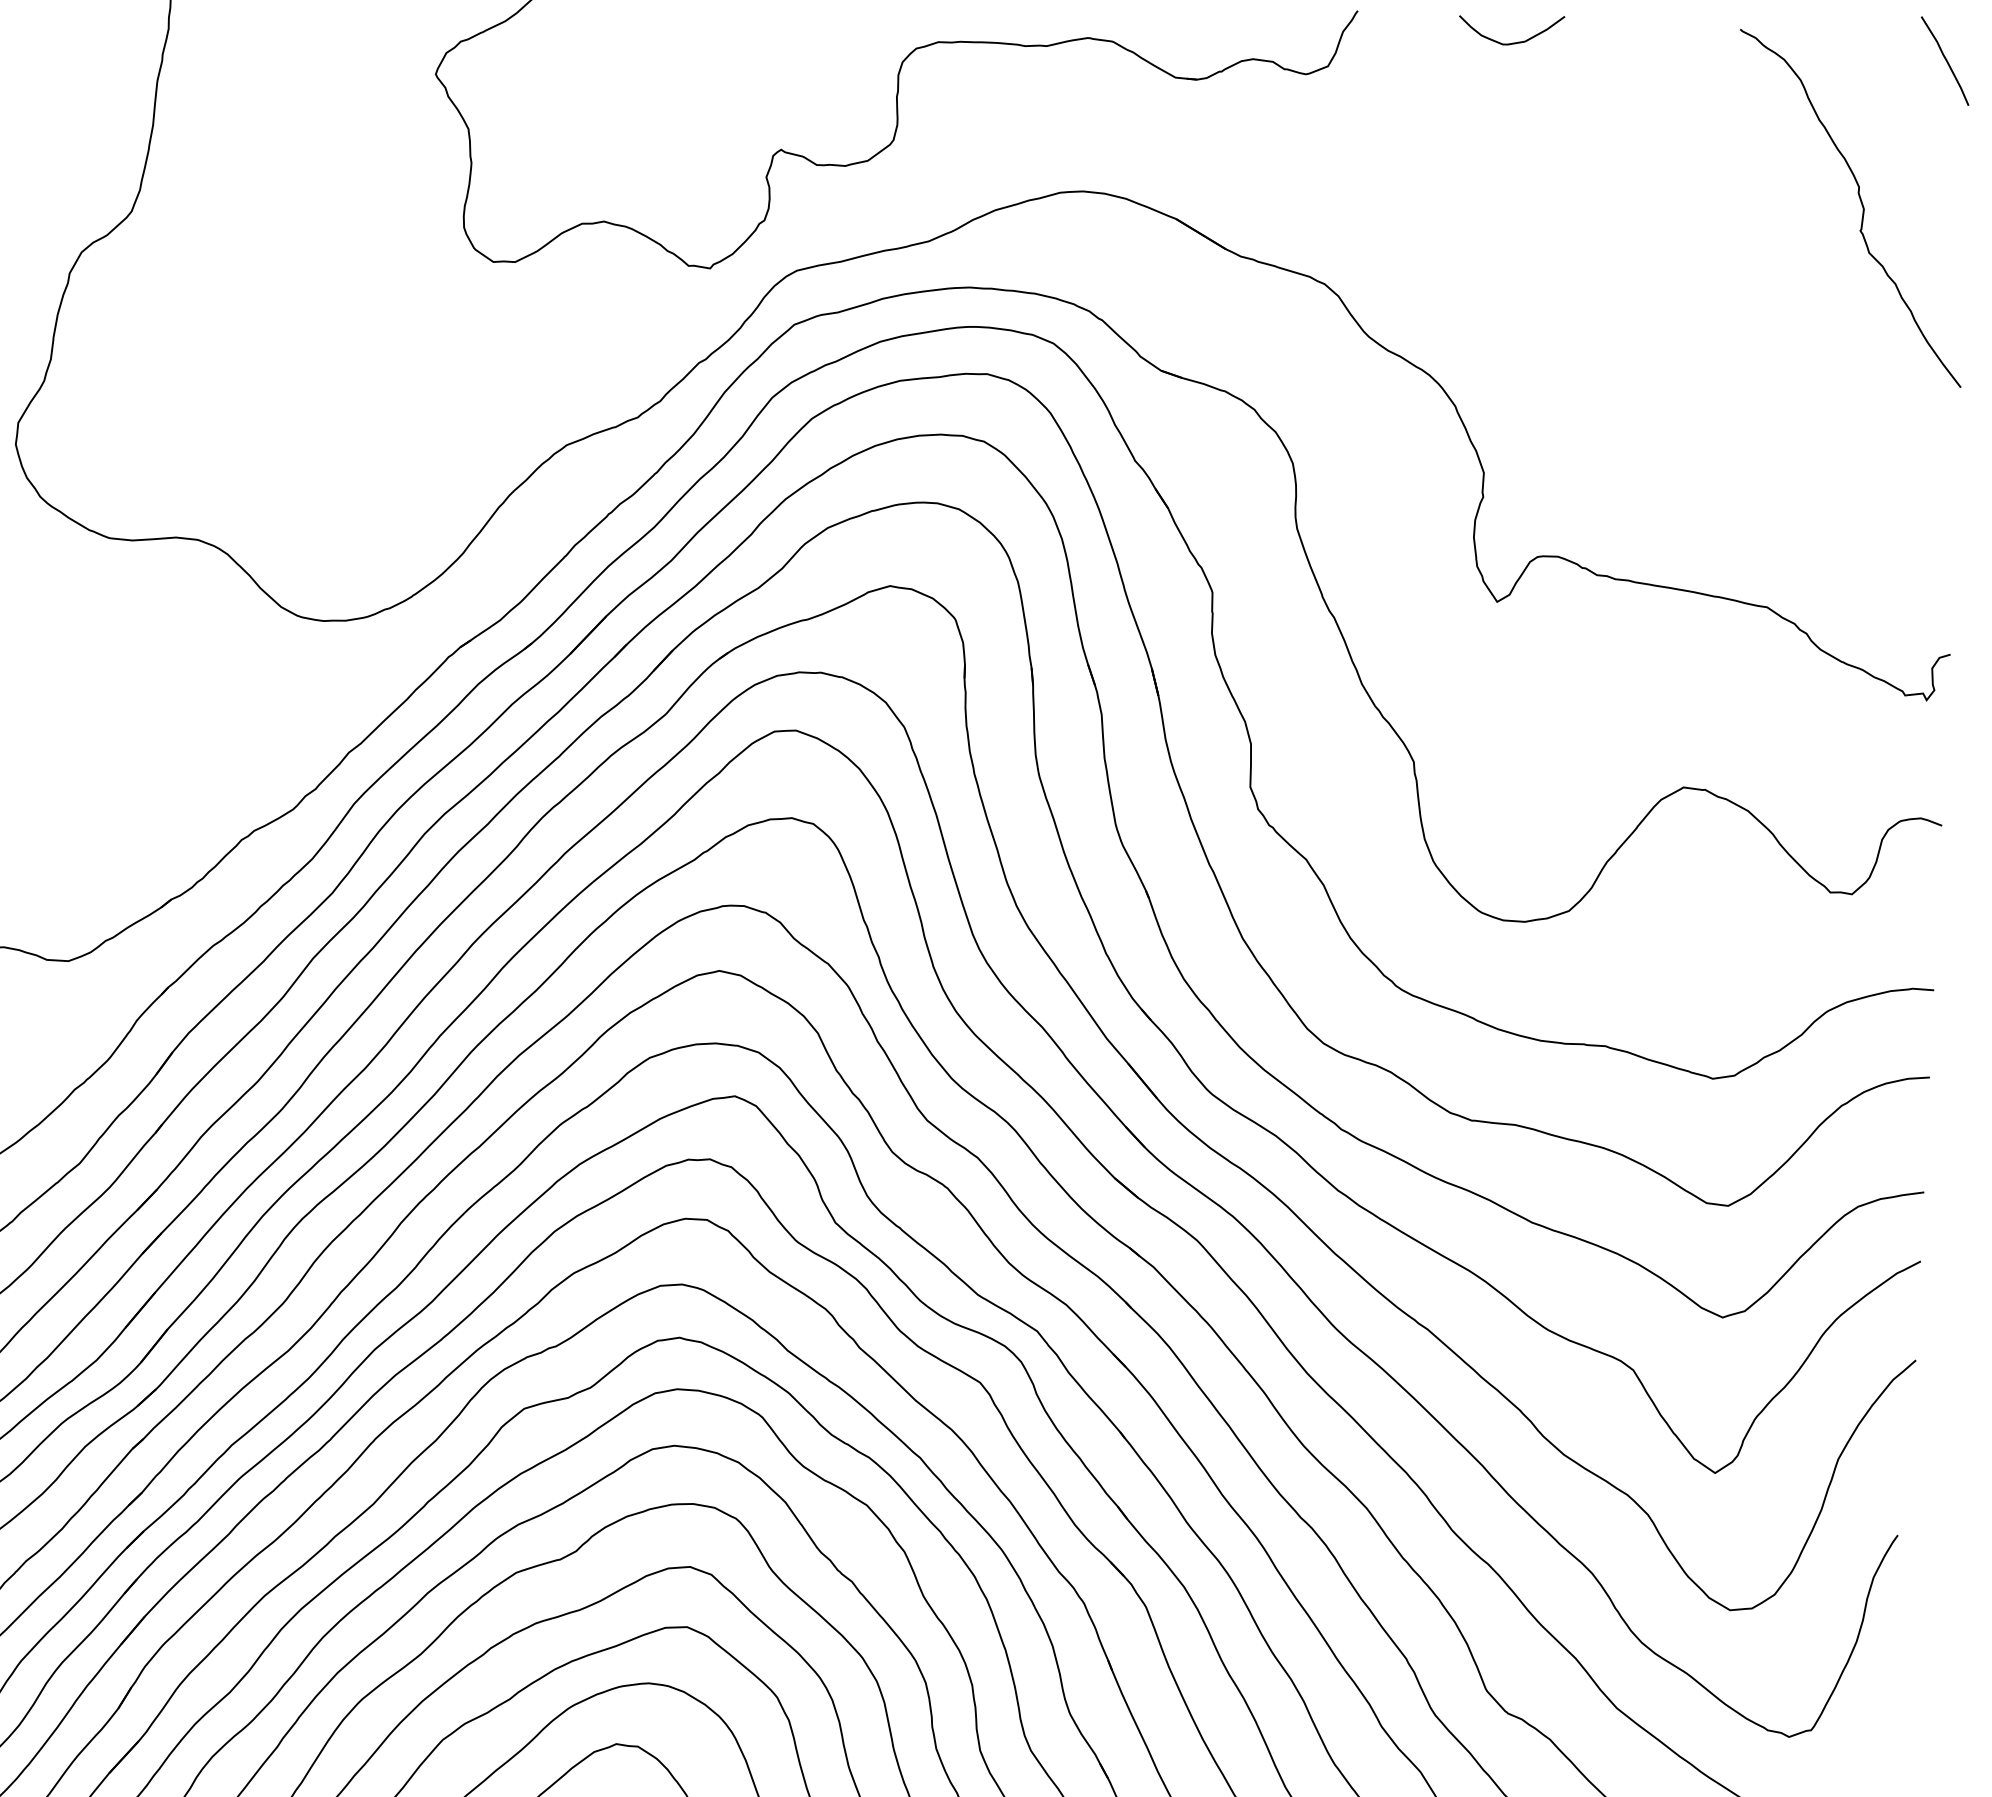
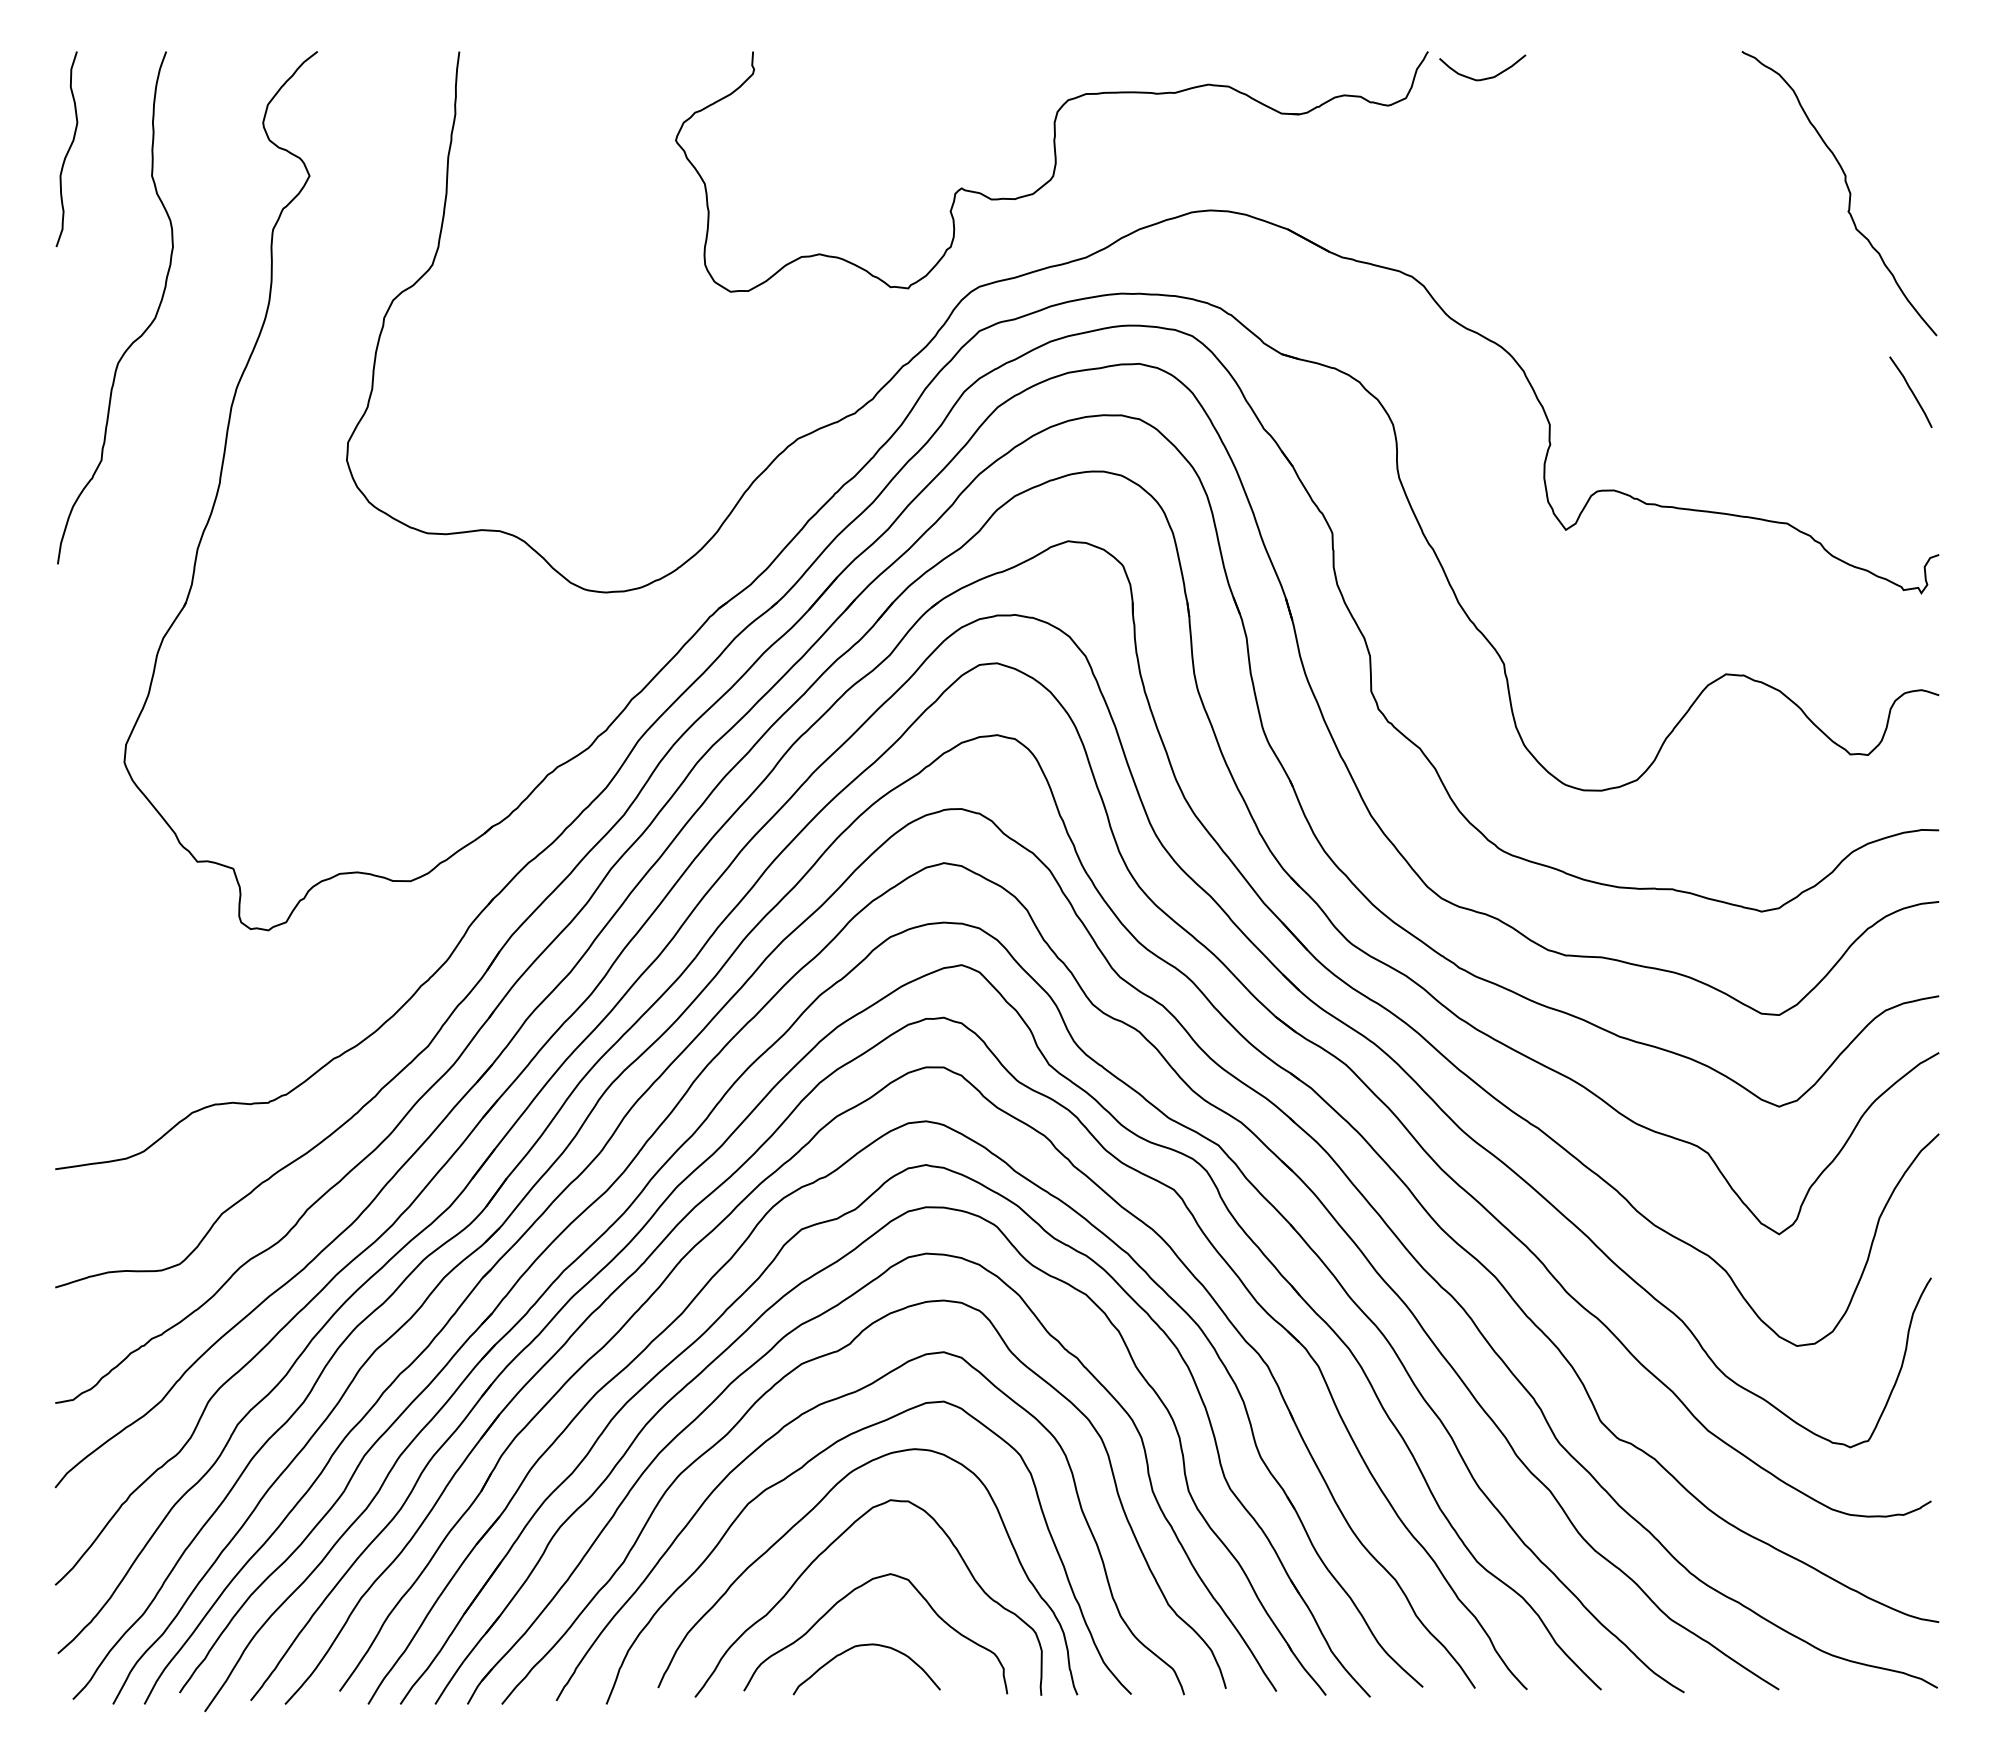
curve: (1515, 41) -> (1486, 77), moved
curve: (1944, 60) -> (1910, 391), moved

